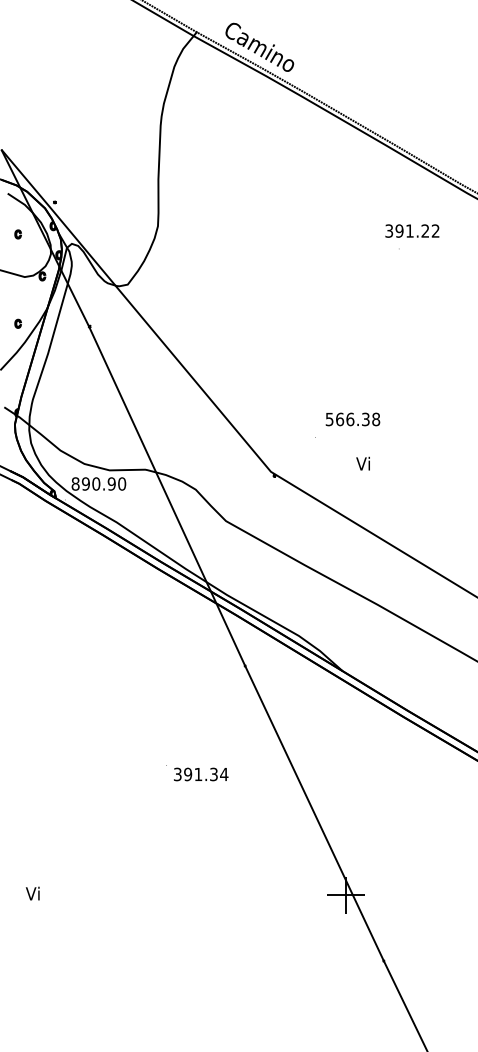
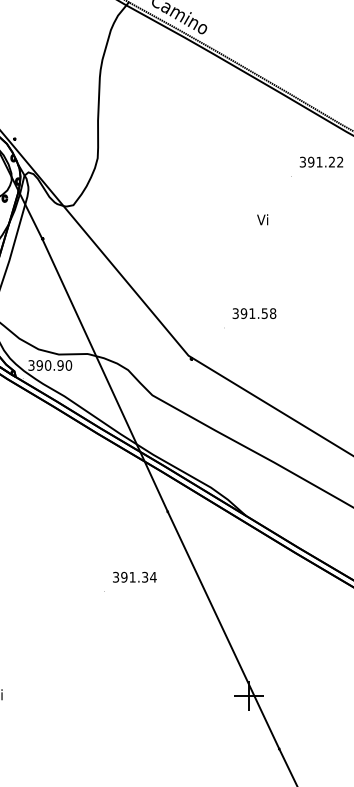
text: (412, 230) -> (321, 161), moved
text: (347, 419) -> (250, 313), 566.38 -> 391.58
text: (362, 463) -> (262, 219), moved
text: (75, 483) -> (31, 365), 890.90 -> 390.90
text: (201, 774) -> (135, 577), moved

